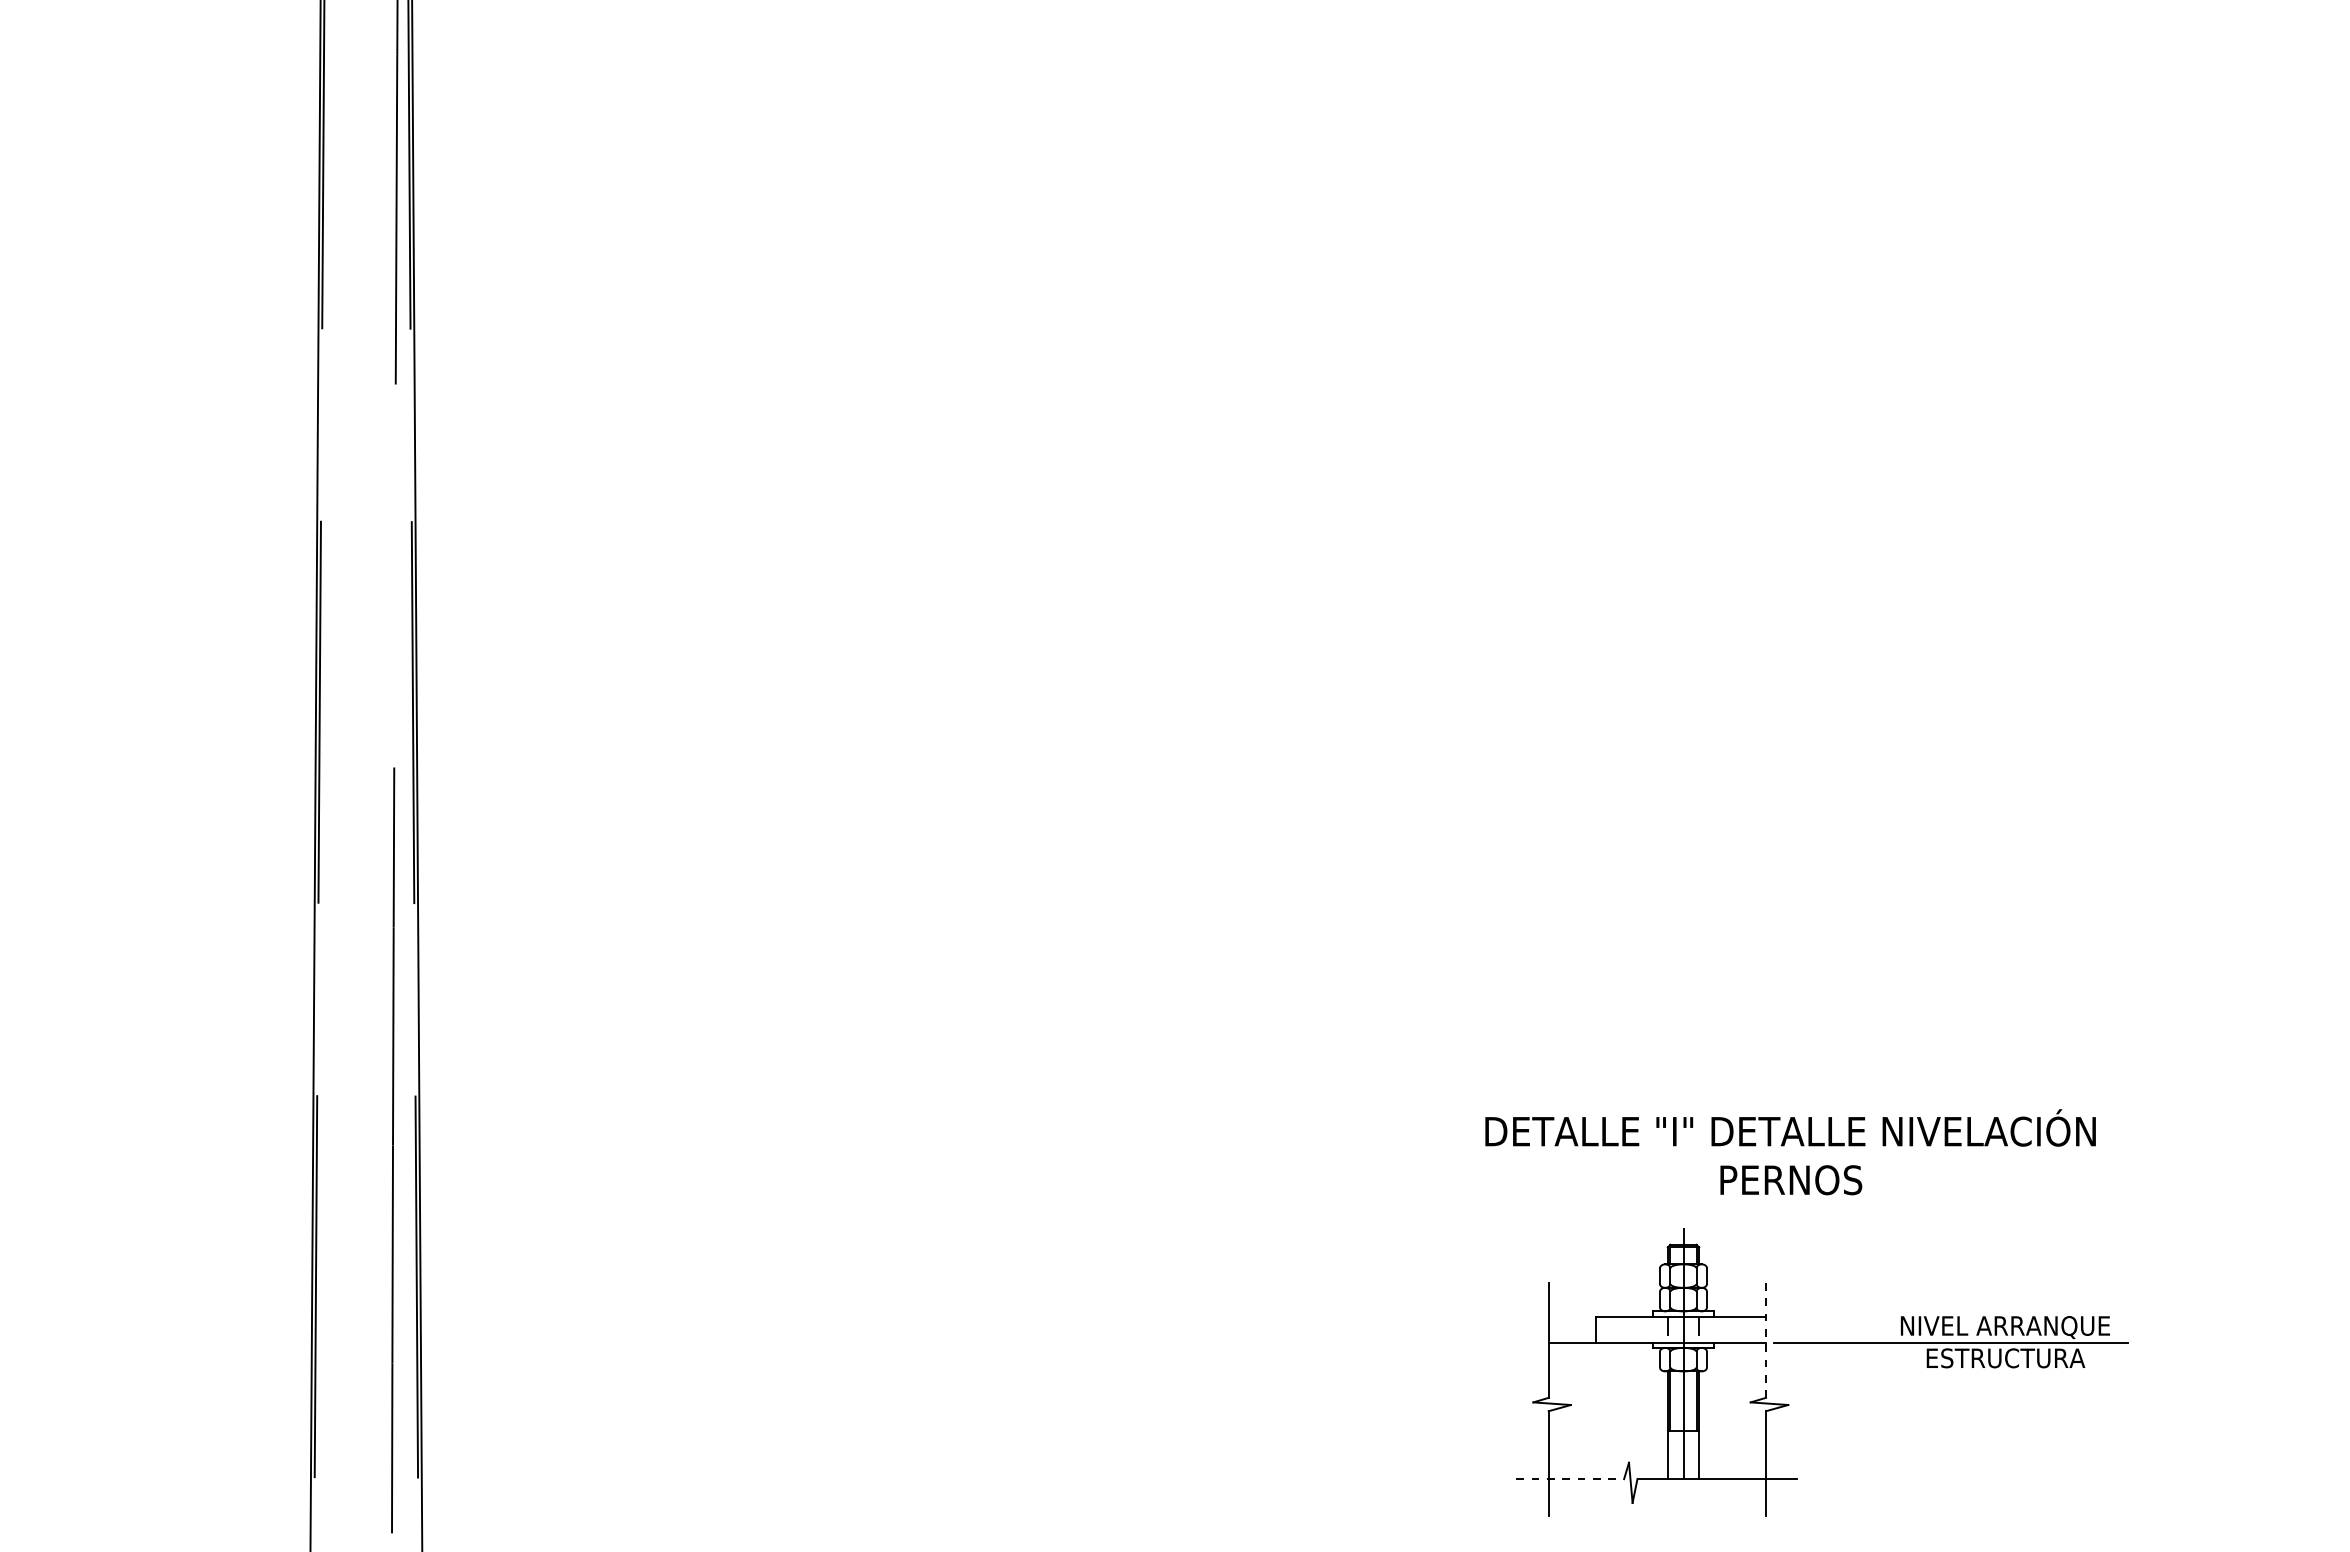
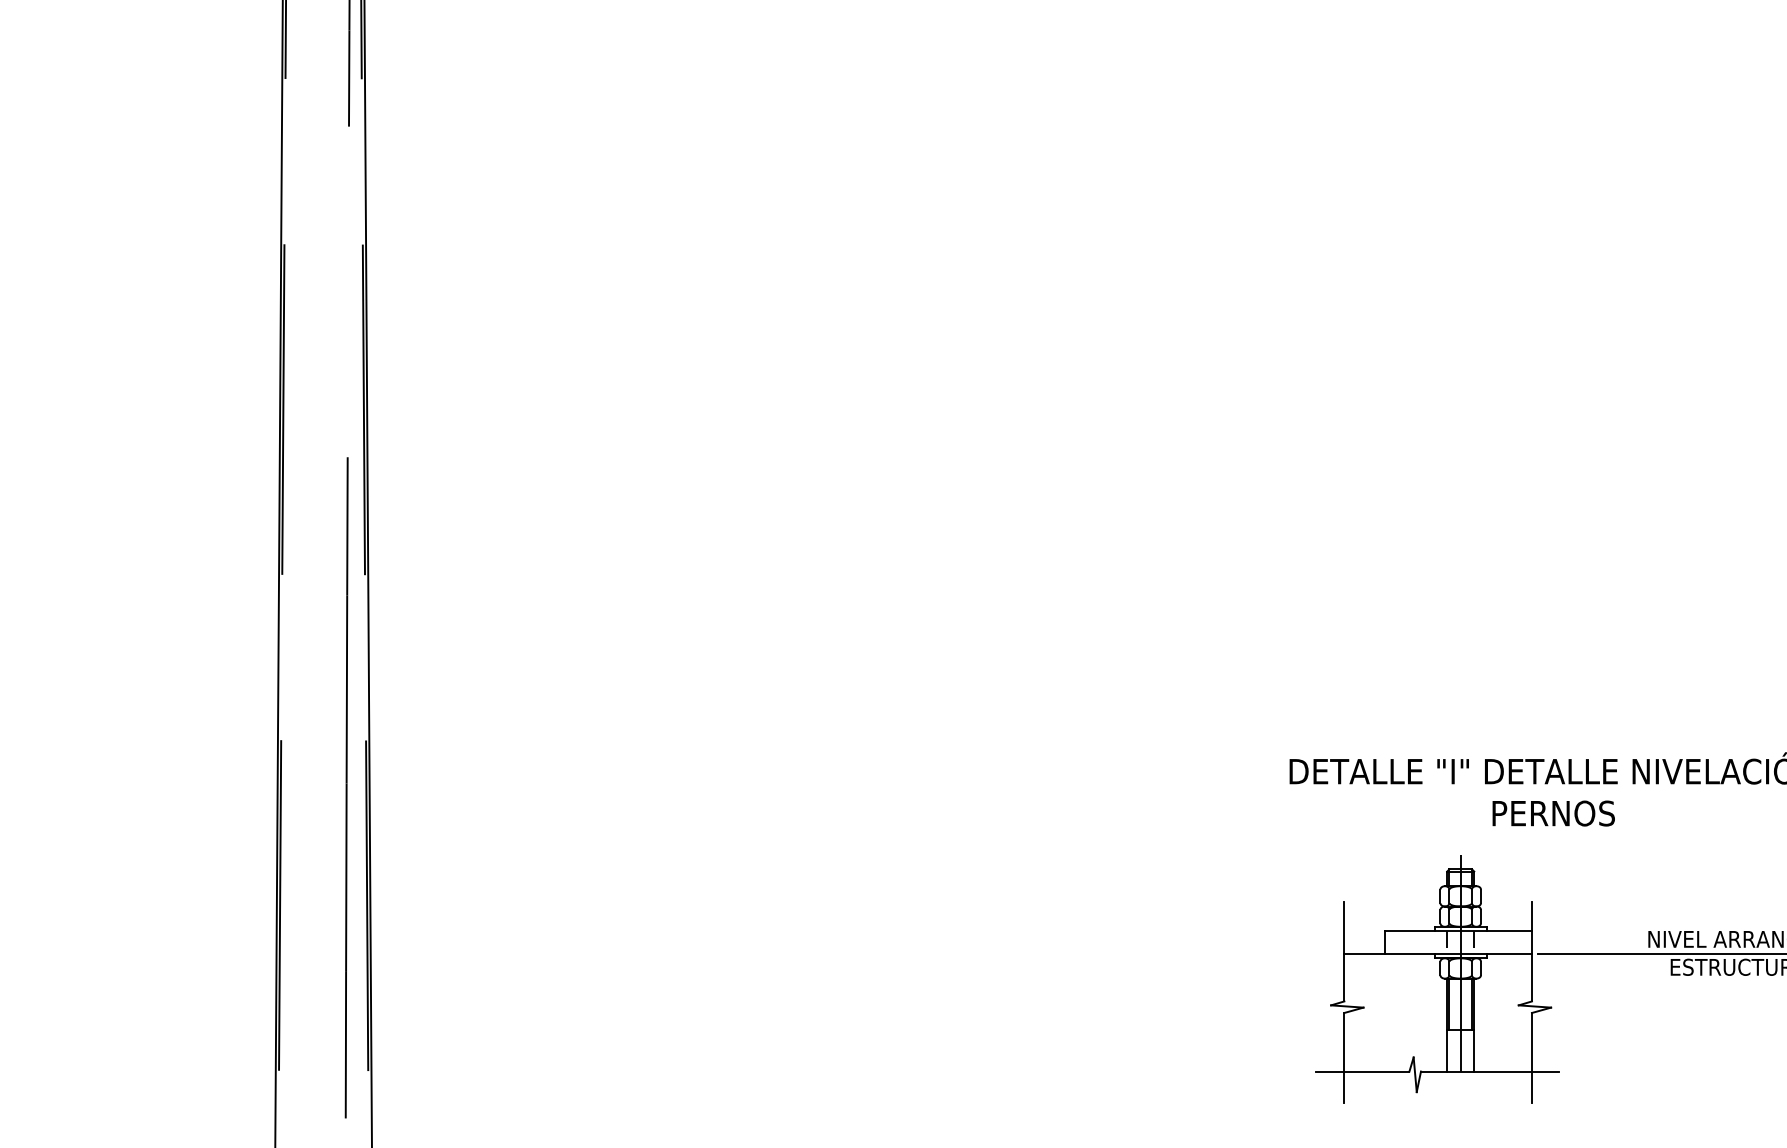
line: (1766, 1340) -> (1532, 951), dashed -> solid
line: (1570, 1479) -> (1363, 1071), dashed -> solid

